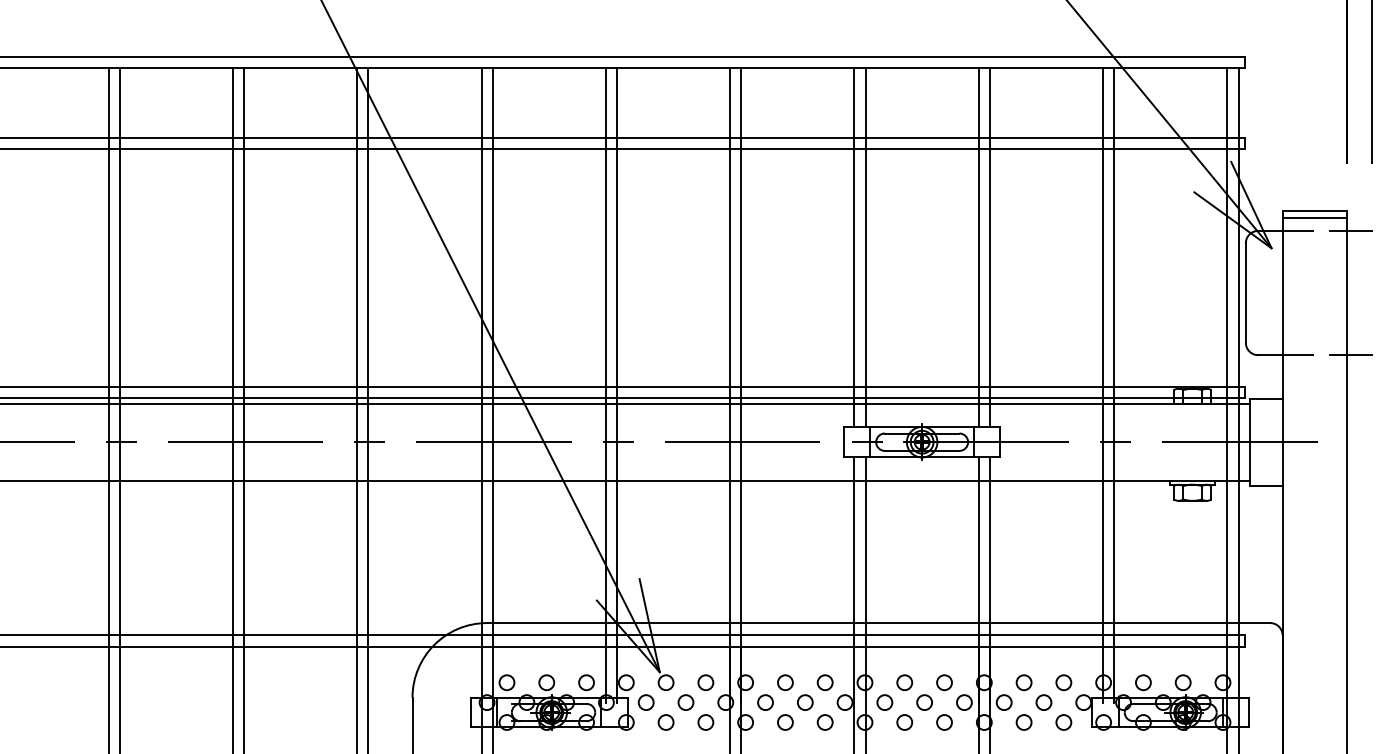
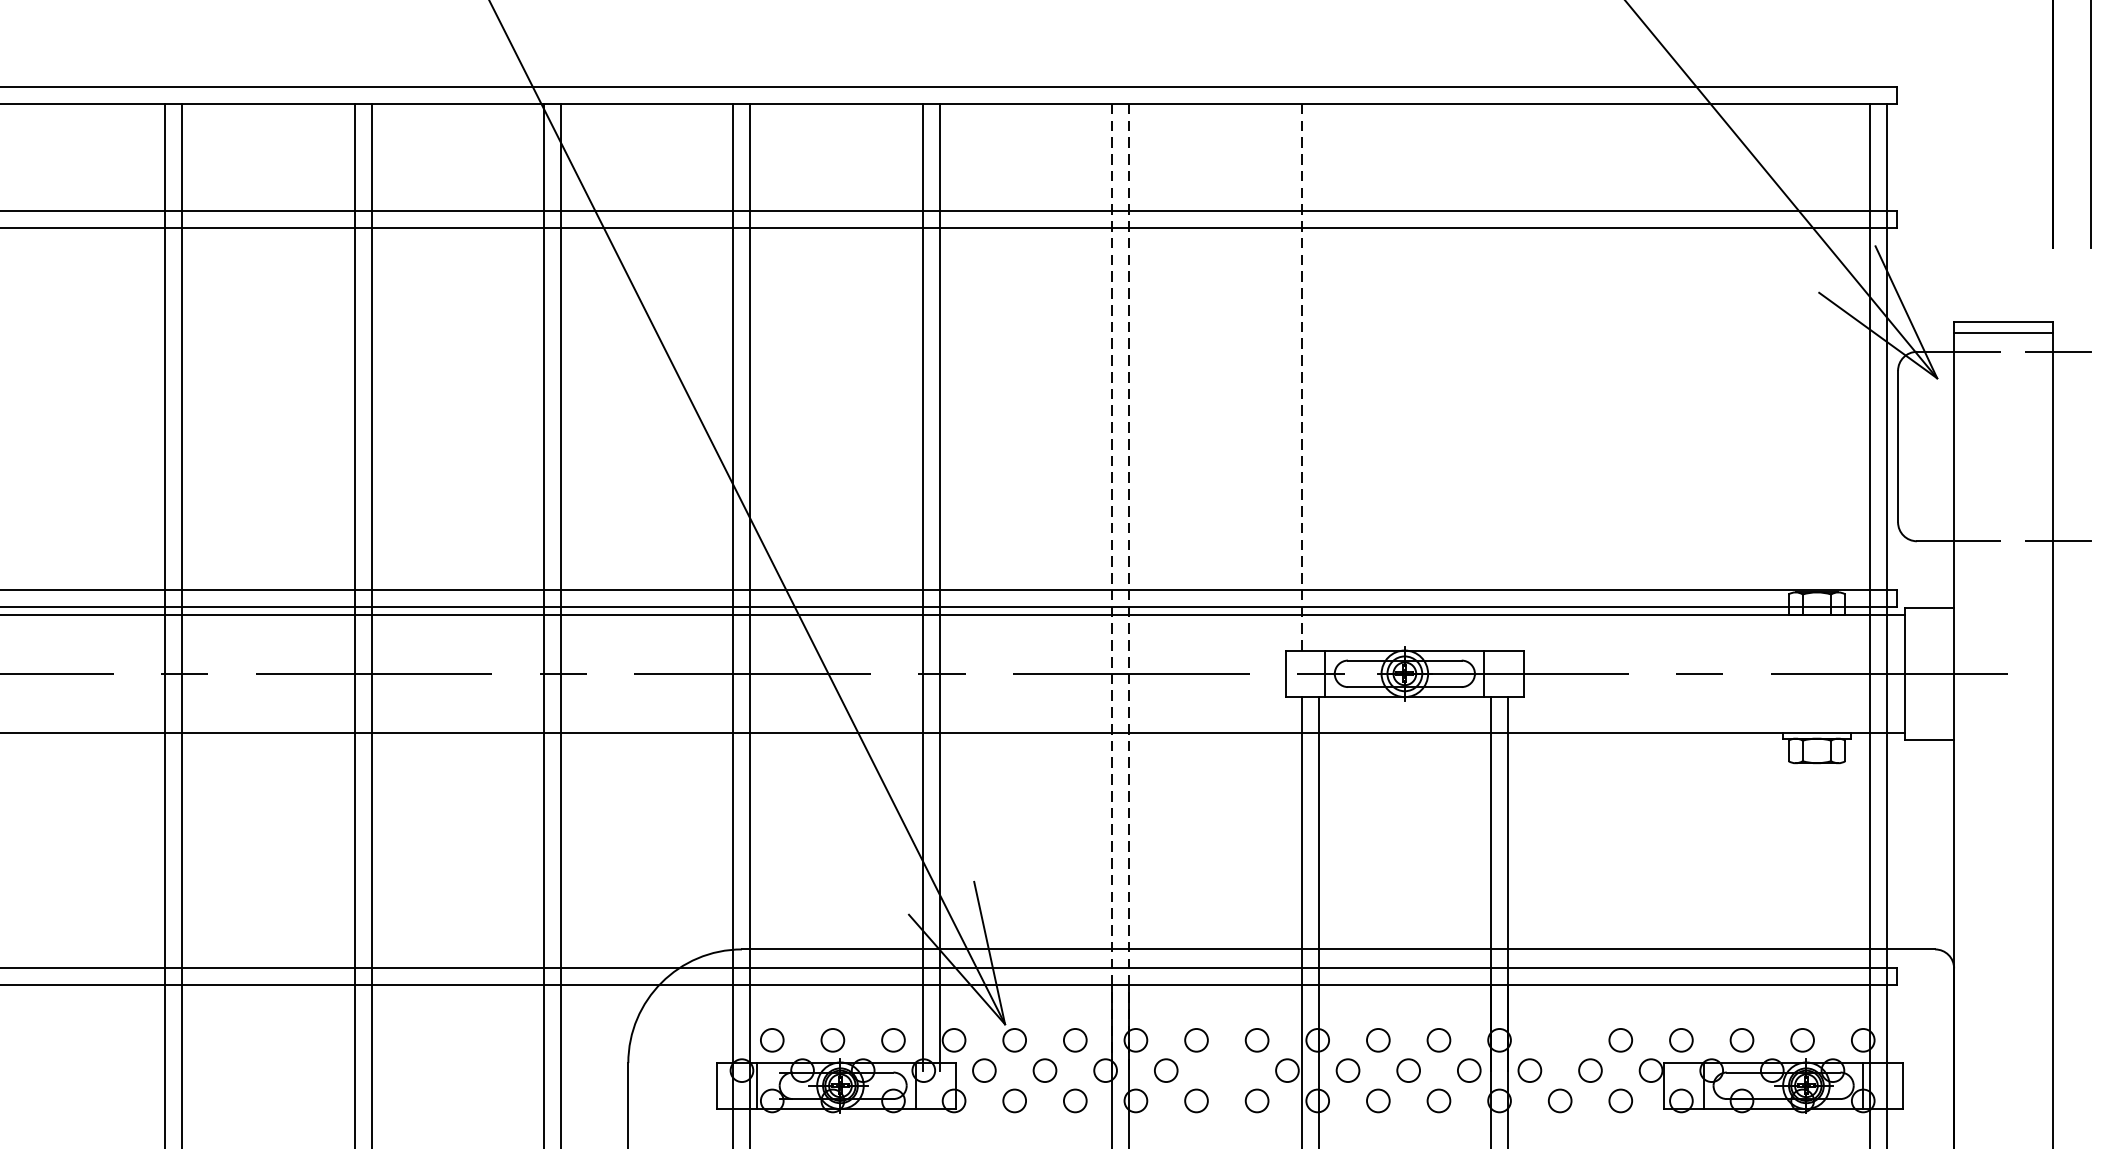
line: (854, 247) -> (1301, 377), solid -> dashed
line: (865, 247) -> (1318, 377), removed
line: (978, 247) -> (1490, 377), removed
line: (989, 247) -> (1507, 377), removed
line: (730, 385) -> (1112, 587), solid -> dashed
line: (741, 385) -> (1129, 587), solid -> dashed
line: (1103, 385) -> (1681, 587), removed
line: (1114, 385) -> (1697, 587), removed
circle: (1023, 682) -> (1559, 1039), removed
circle: (805, 702) -> (1227, 1070), removed

